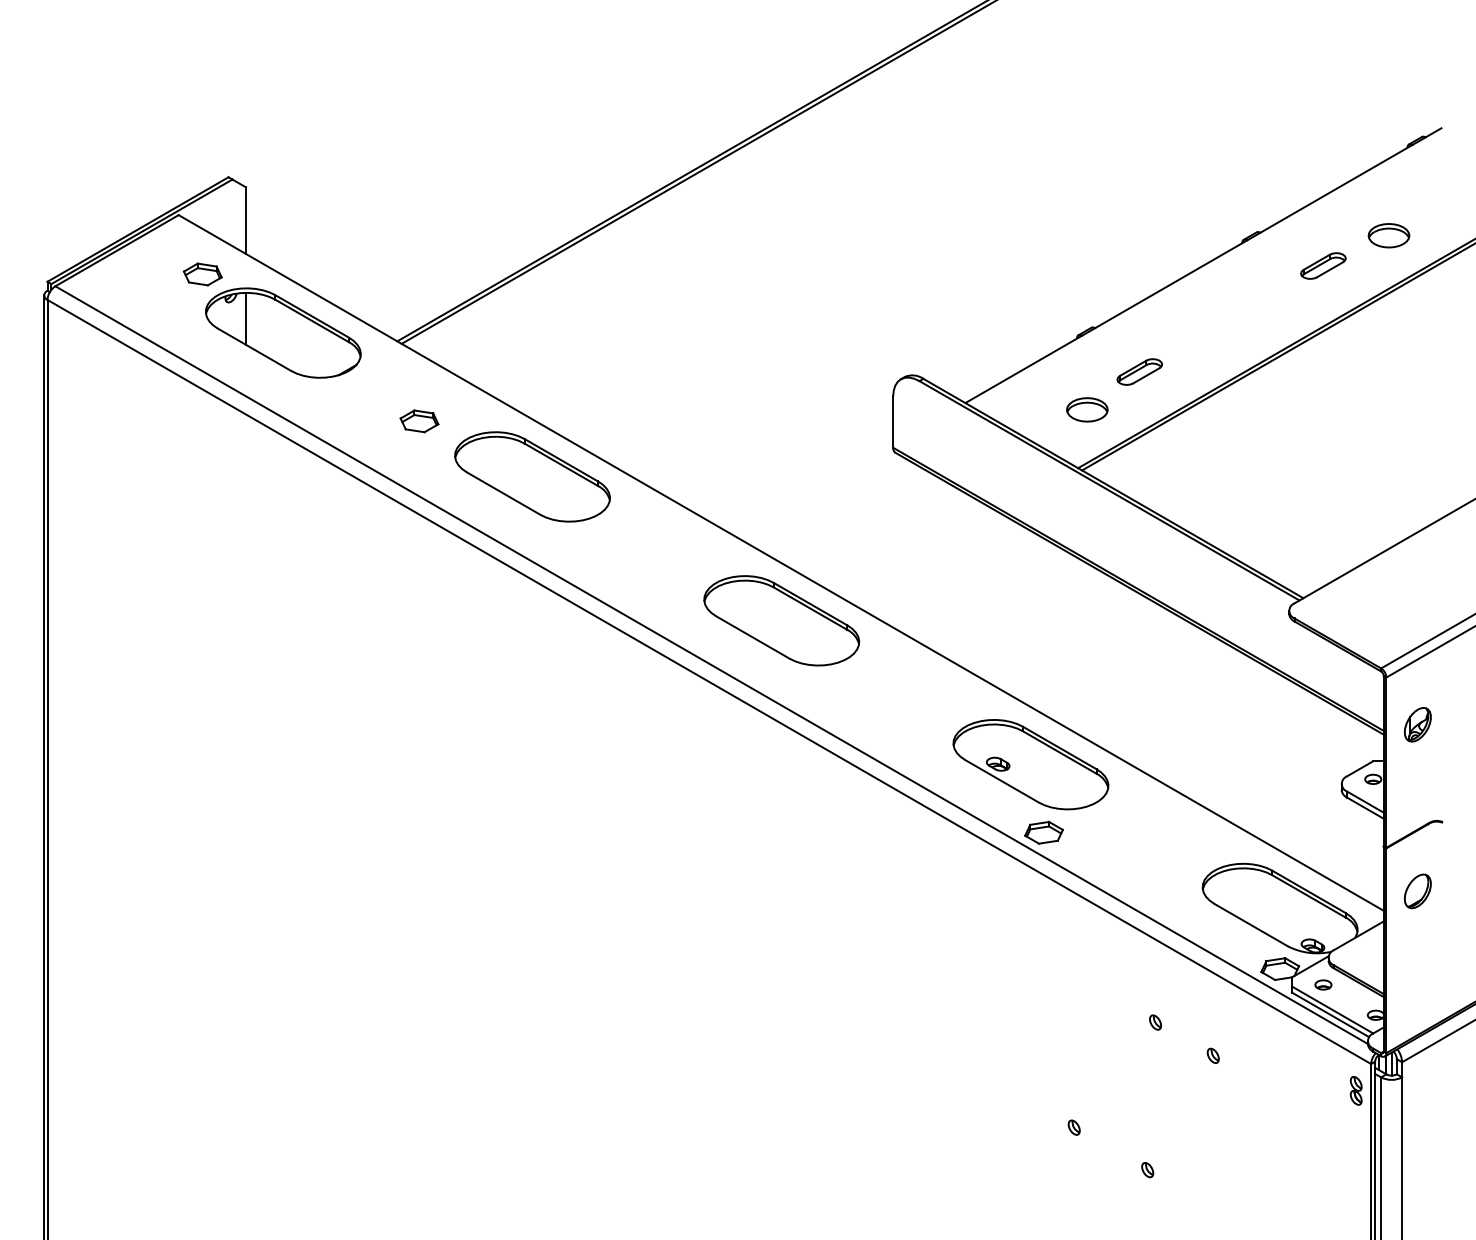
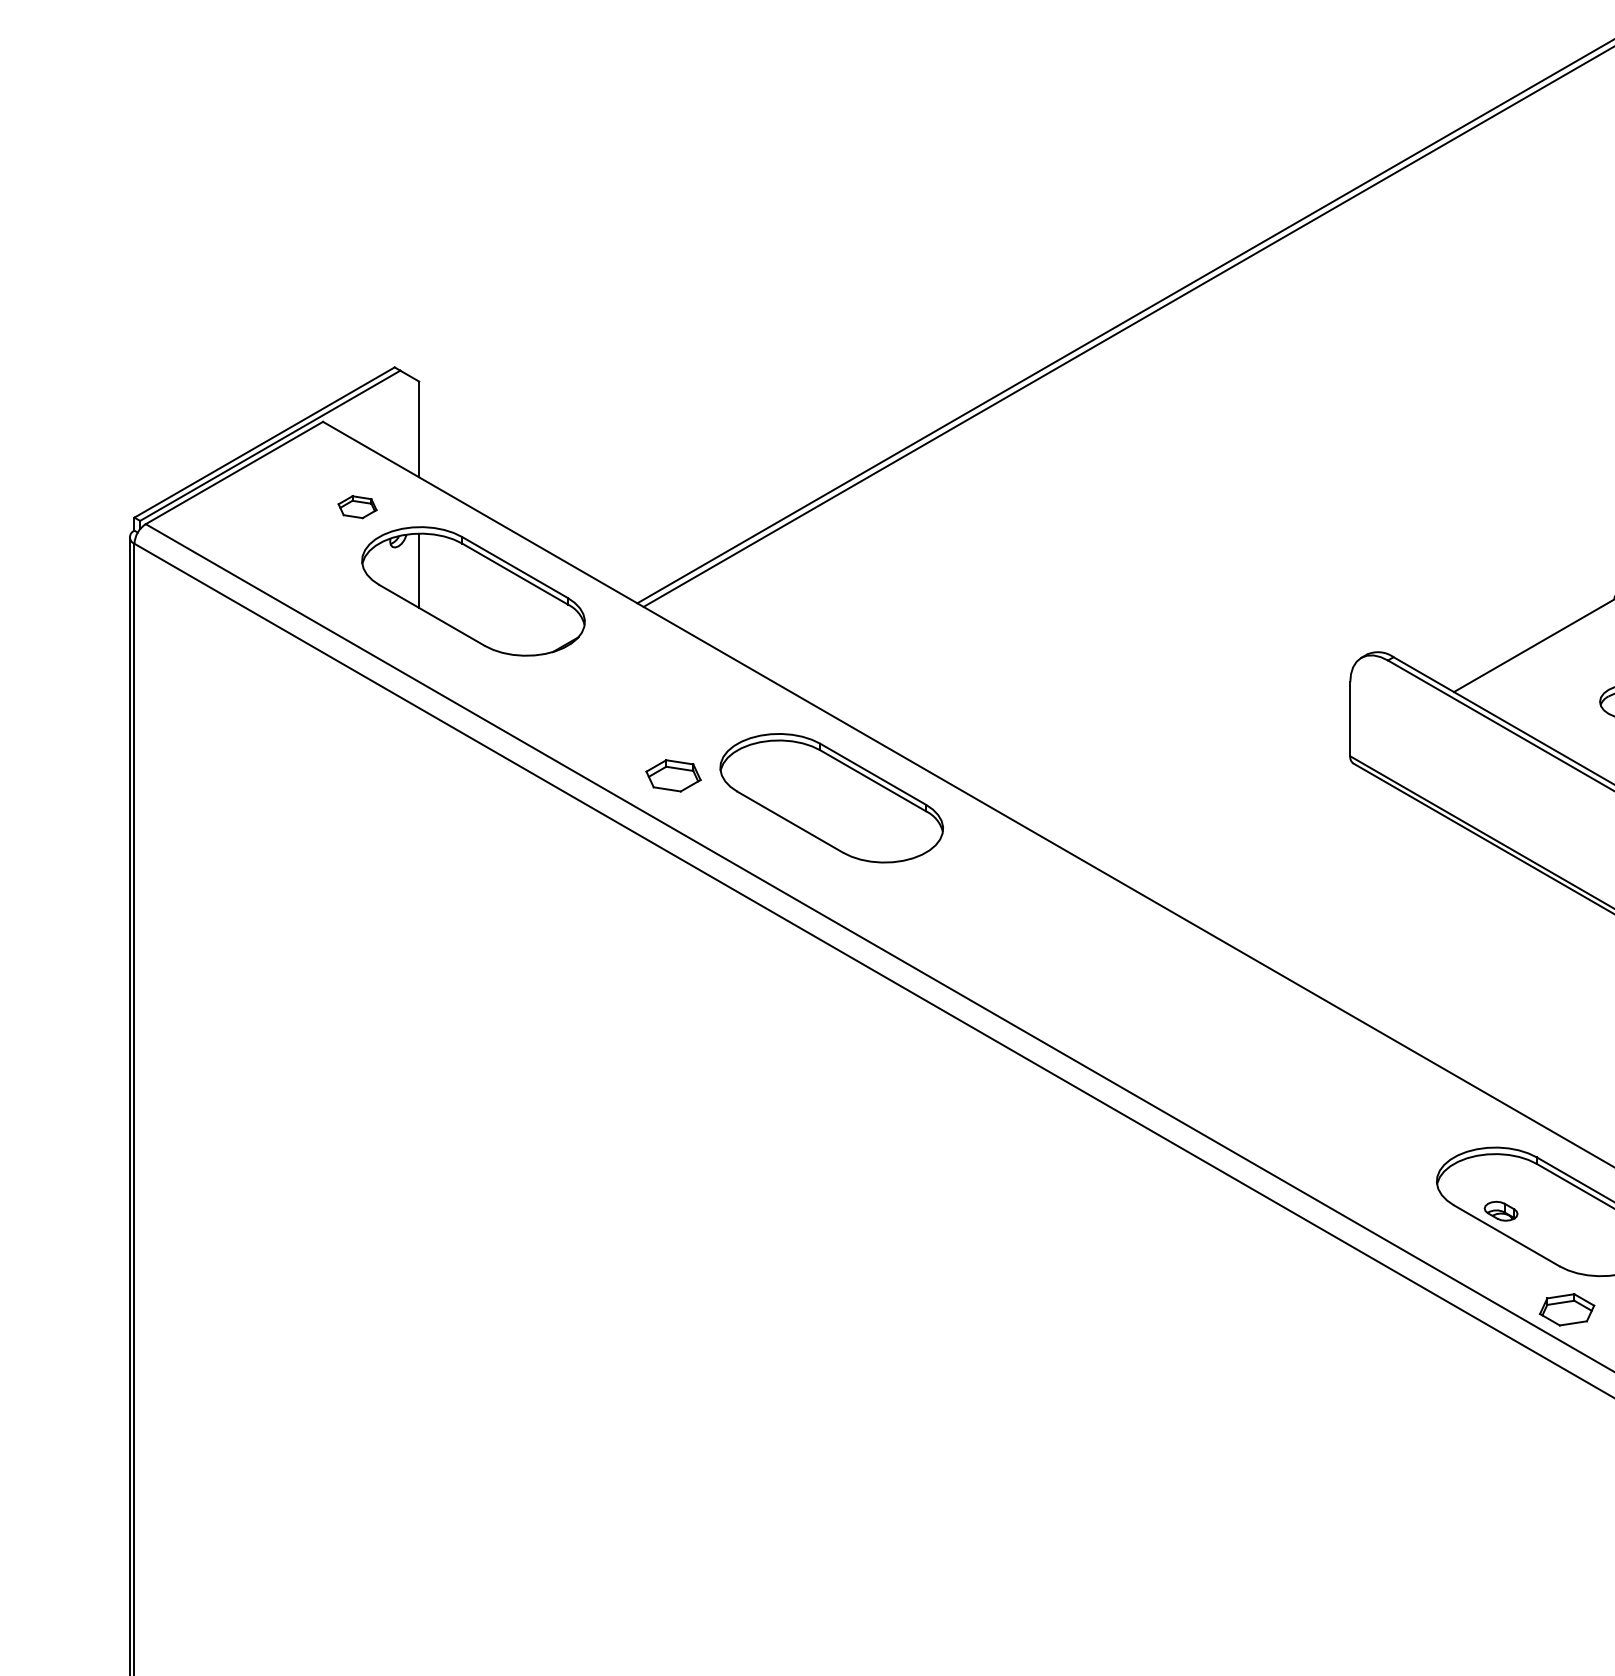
part: (202, 274) -> (357, 507), size x0.7
part: (419, 421) -> (673, 776), moved
part: (781, 620) -> (1189, 1004), removed

